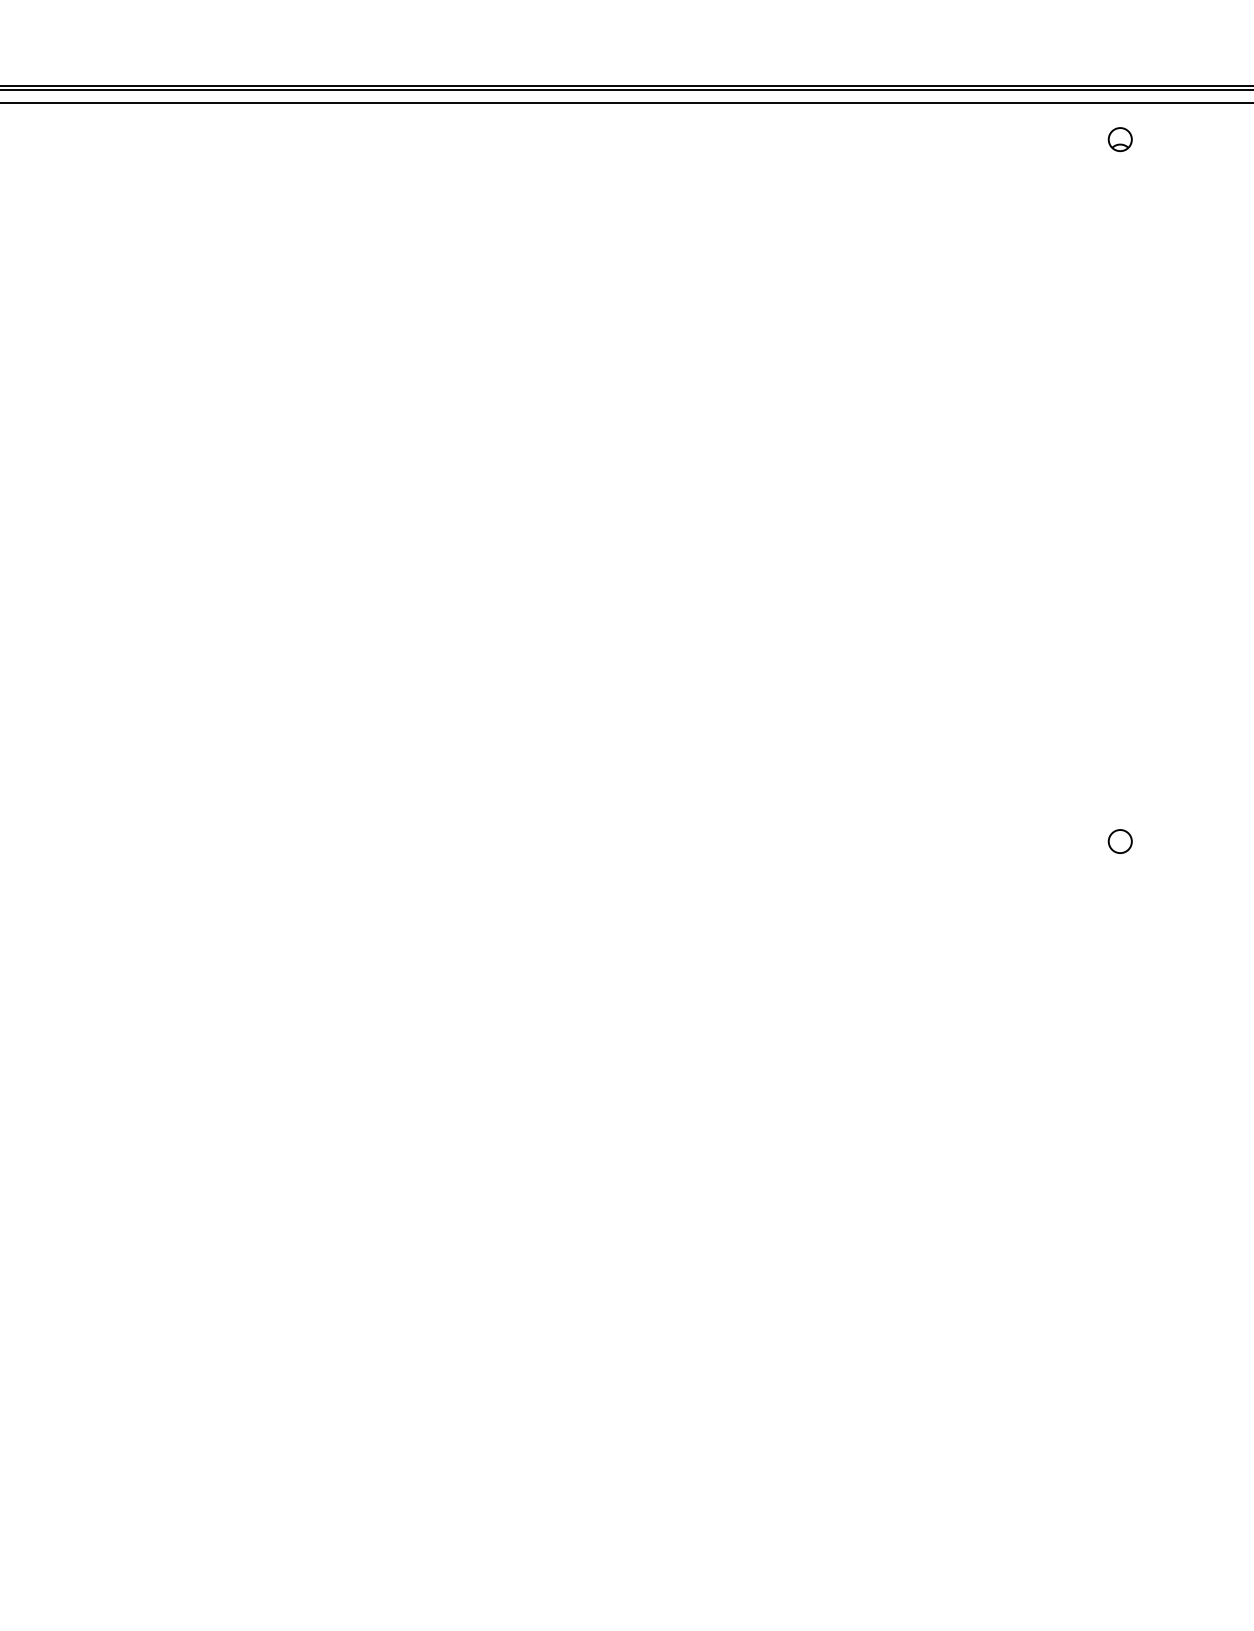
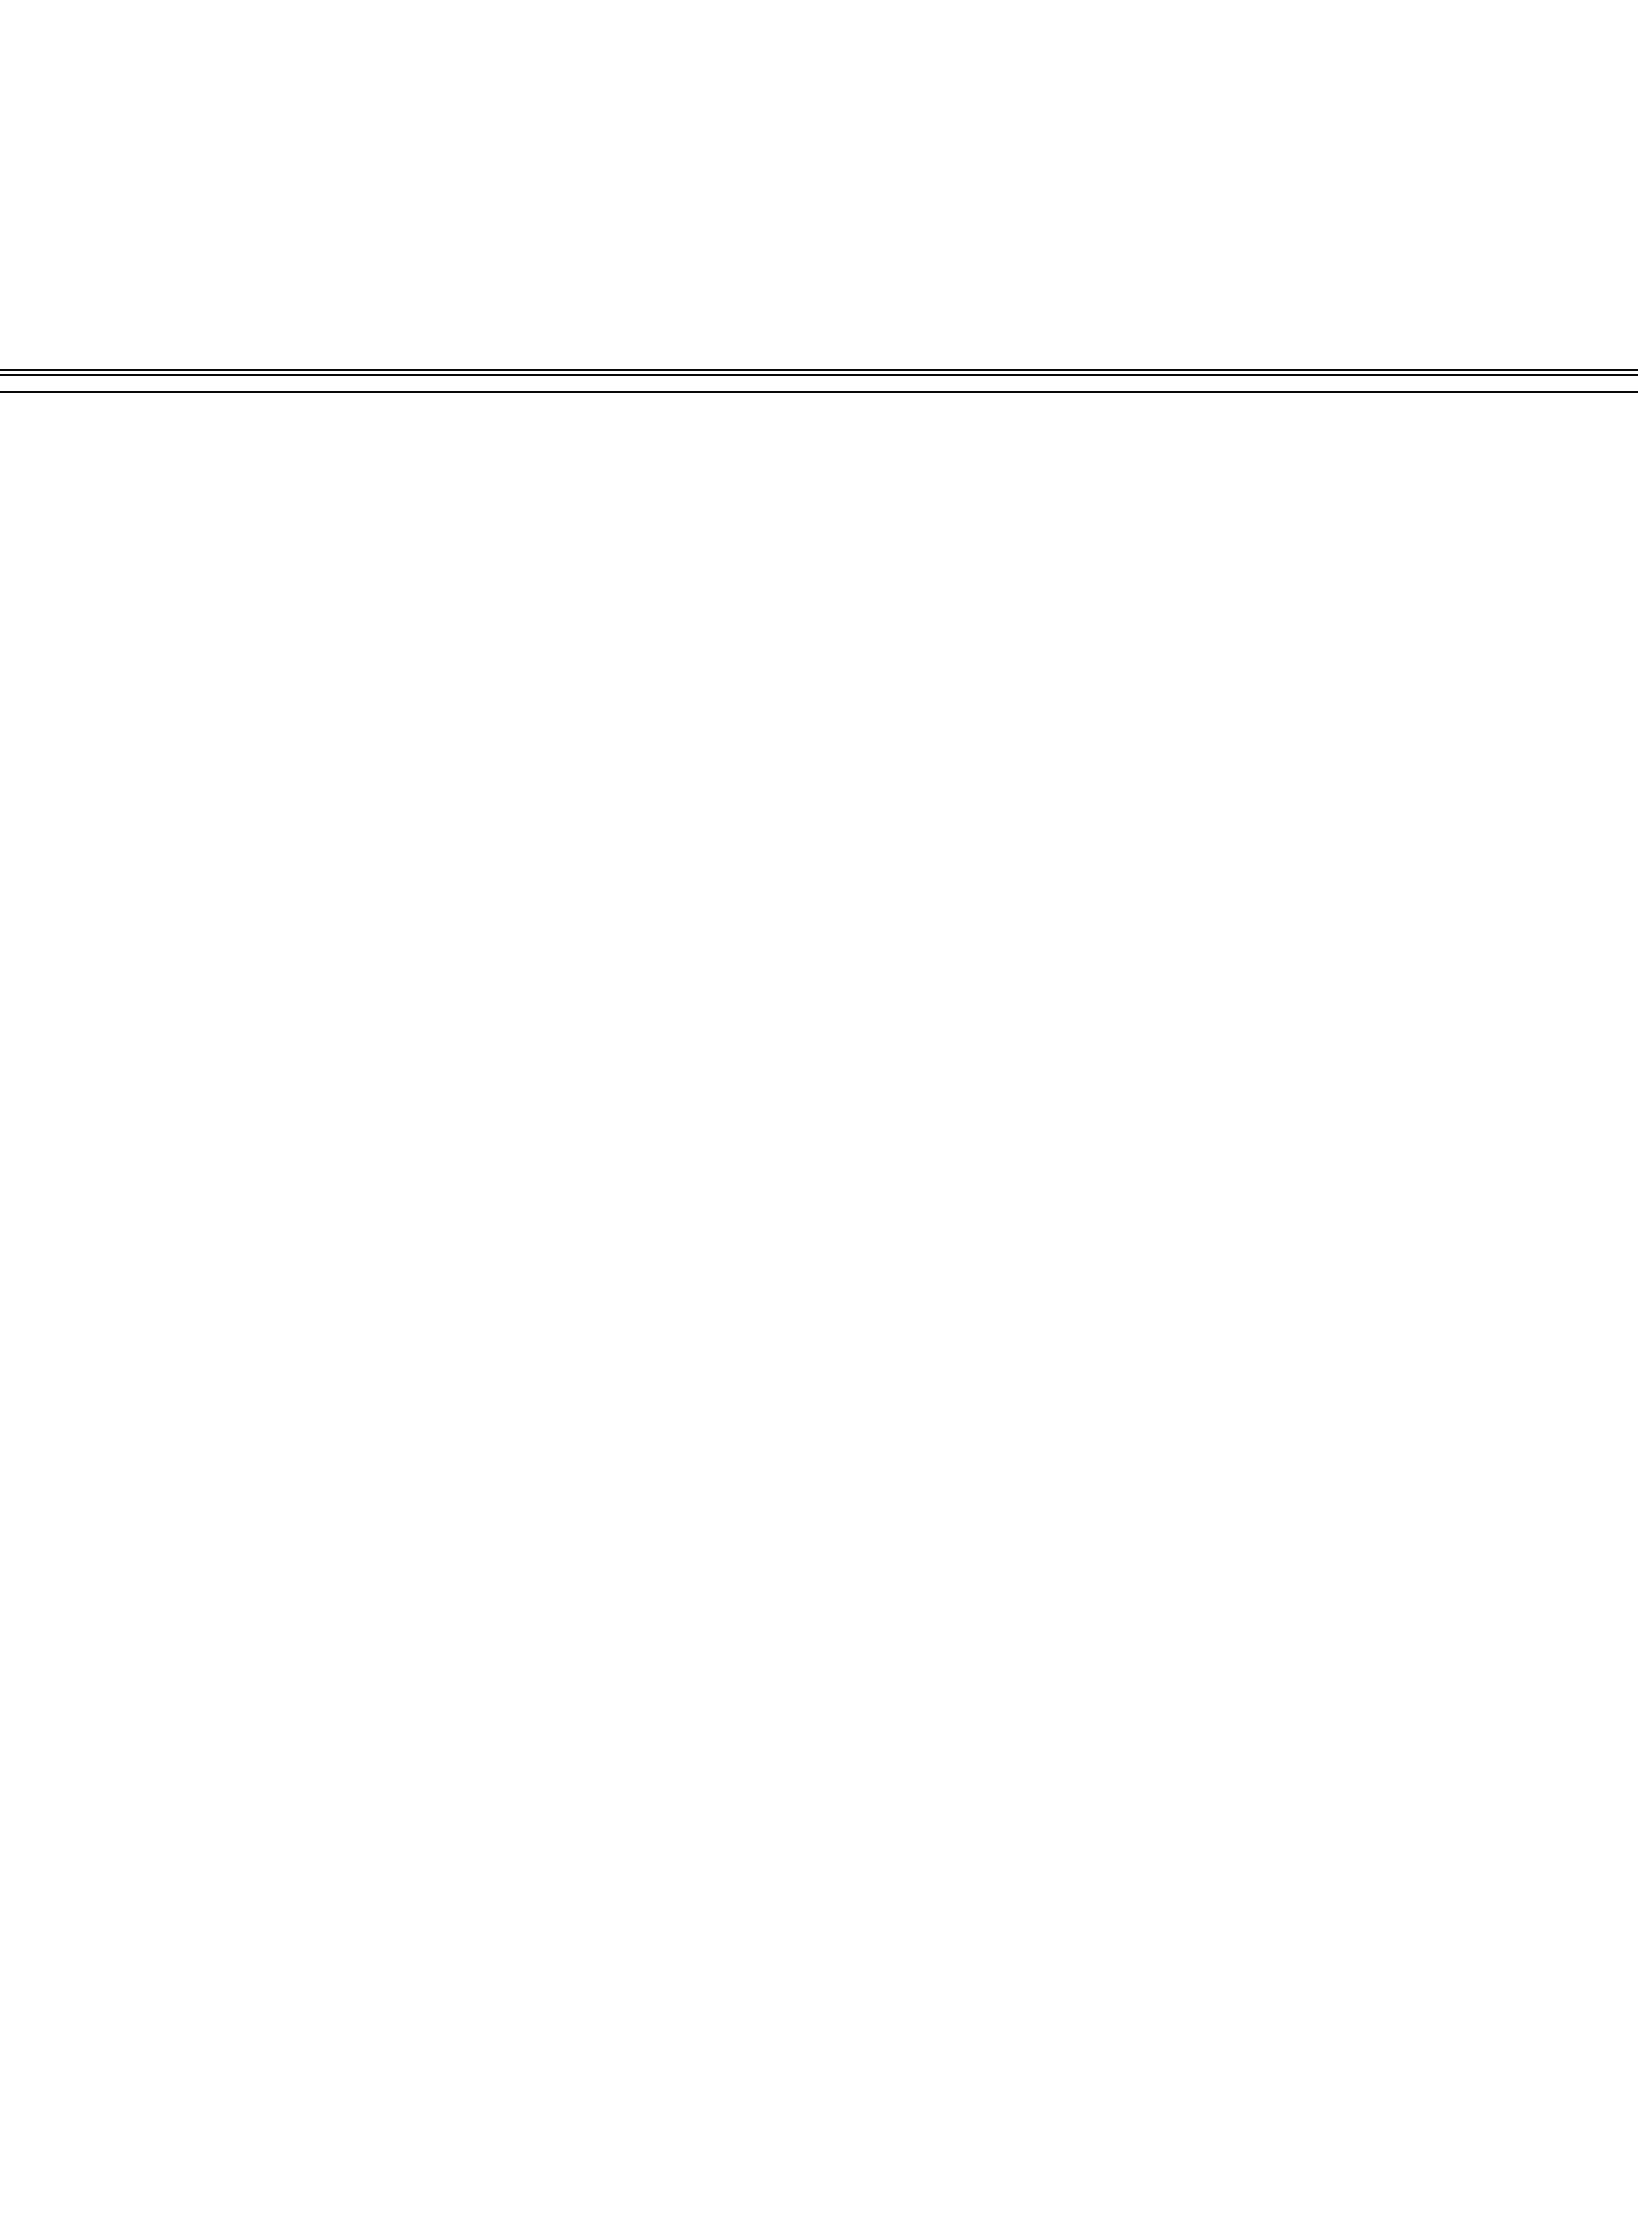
part: (1120, 139) -> (1567, 438), removed
circle: (1120, 841) -> (1567, 1341), removed

